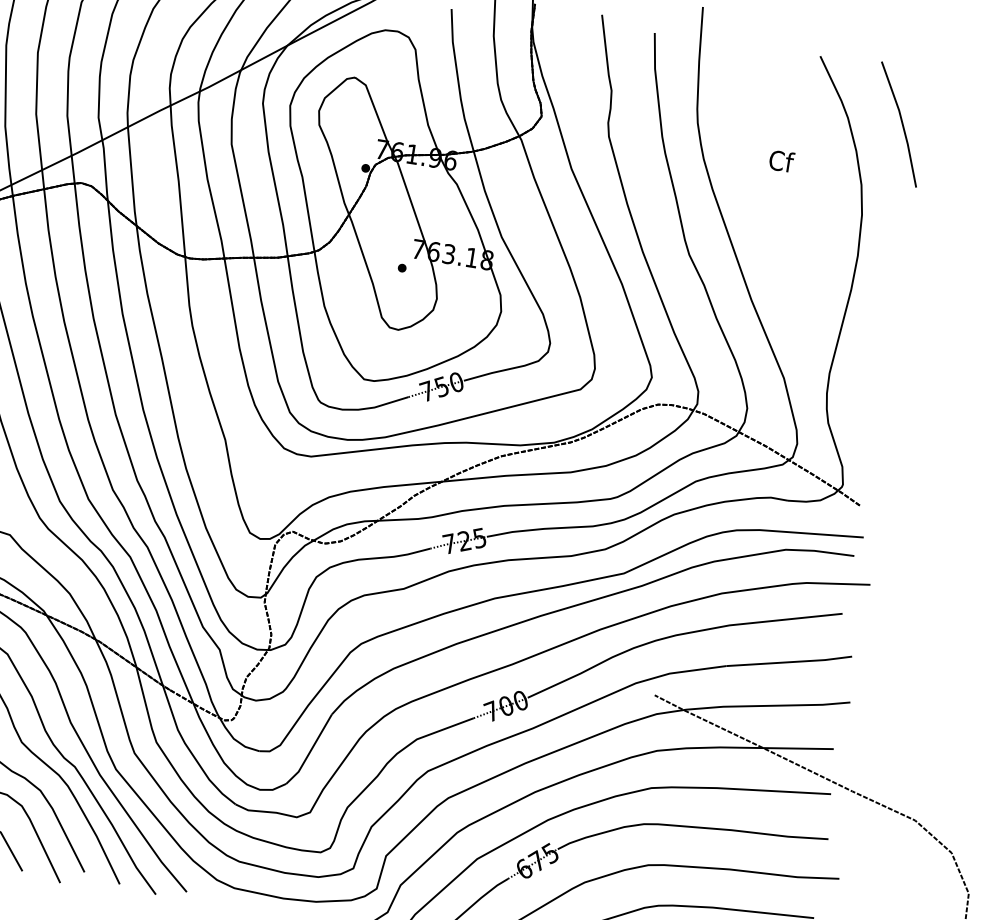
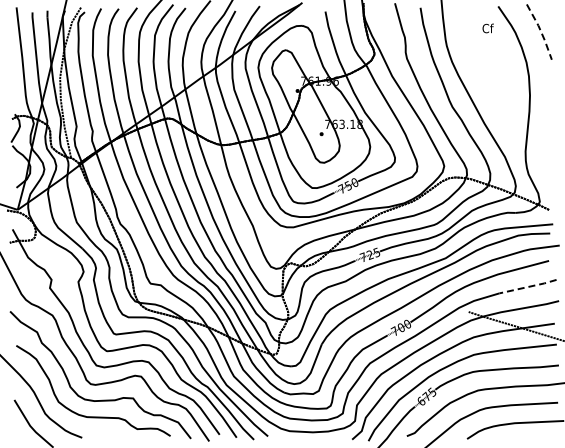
line: (903, 124) -> (541, 31), solid -> dashed
text: (780, 161) -> (487, 28), moved
line: (790, 661) -> (528, 286), solid -> dashed

